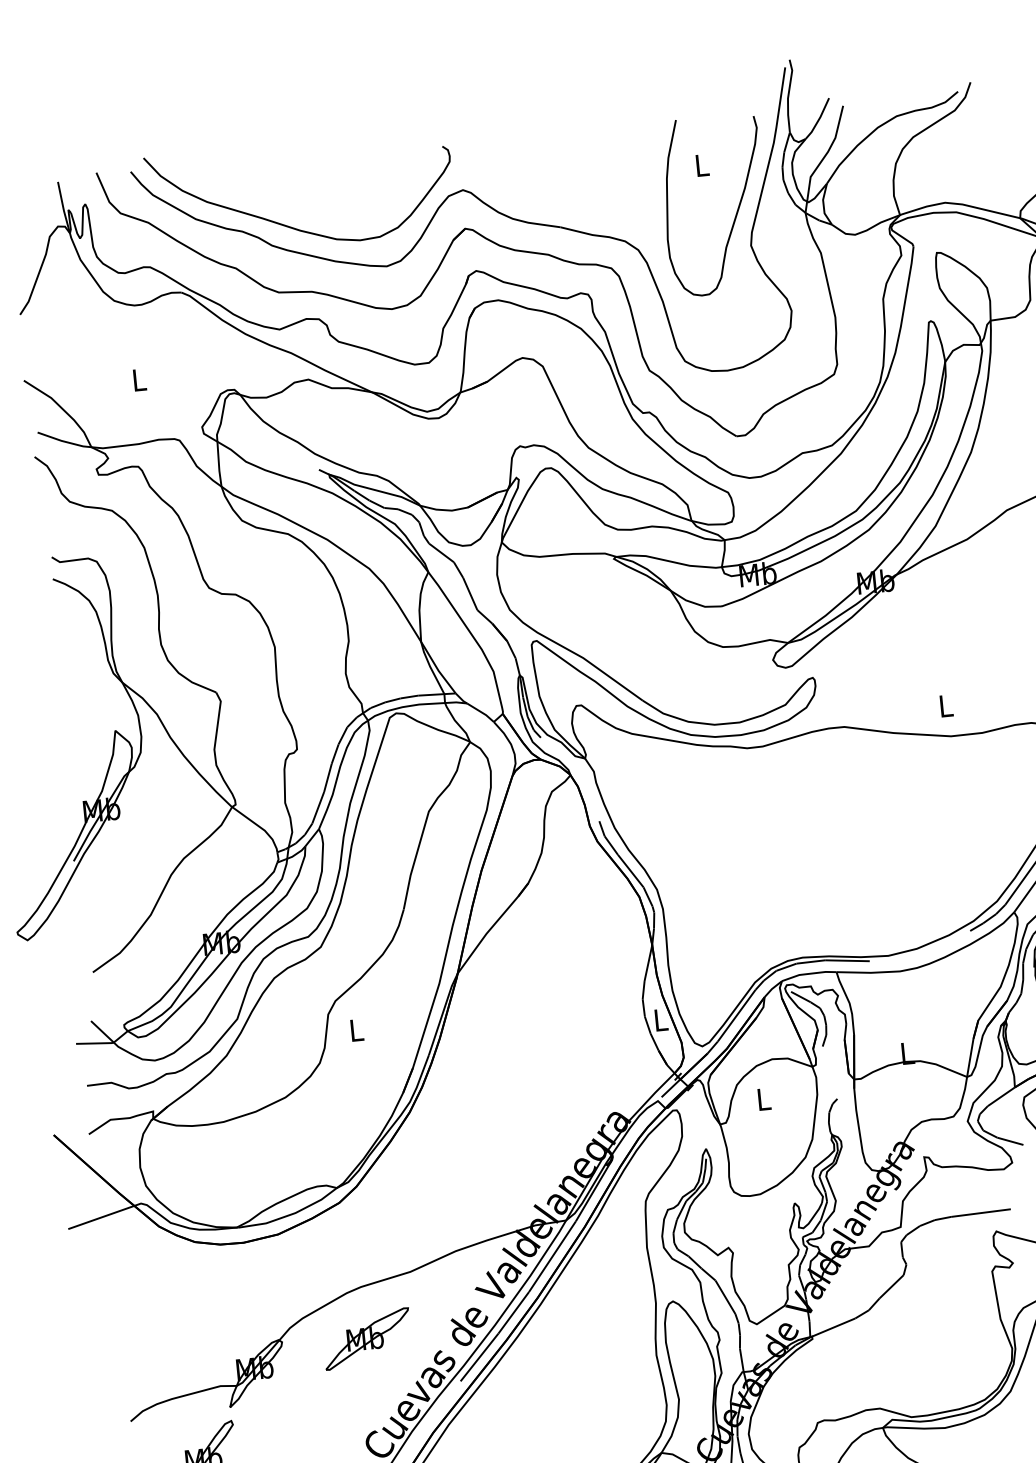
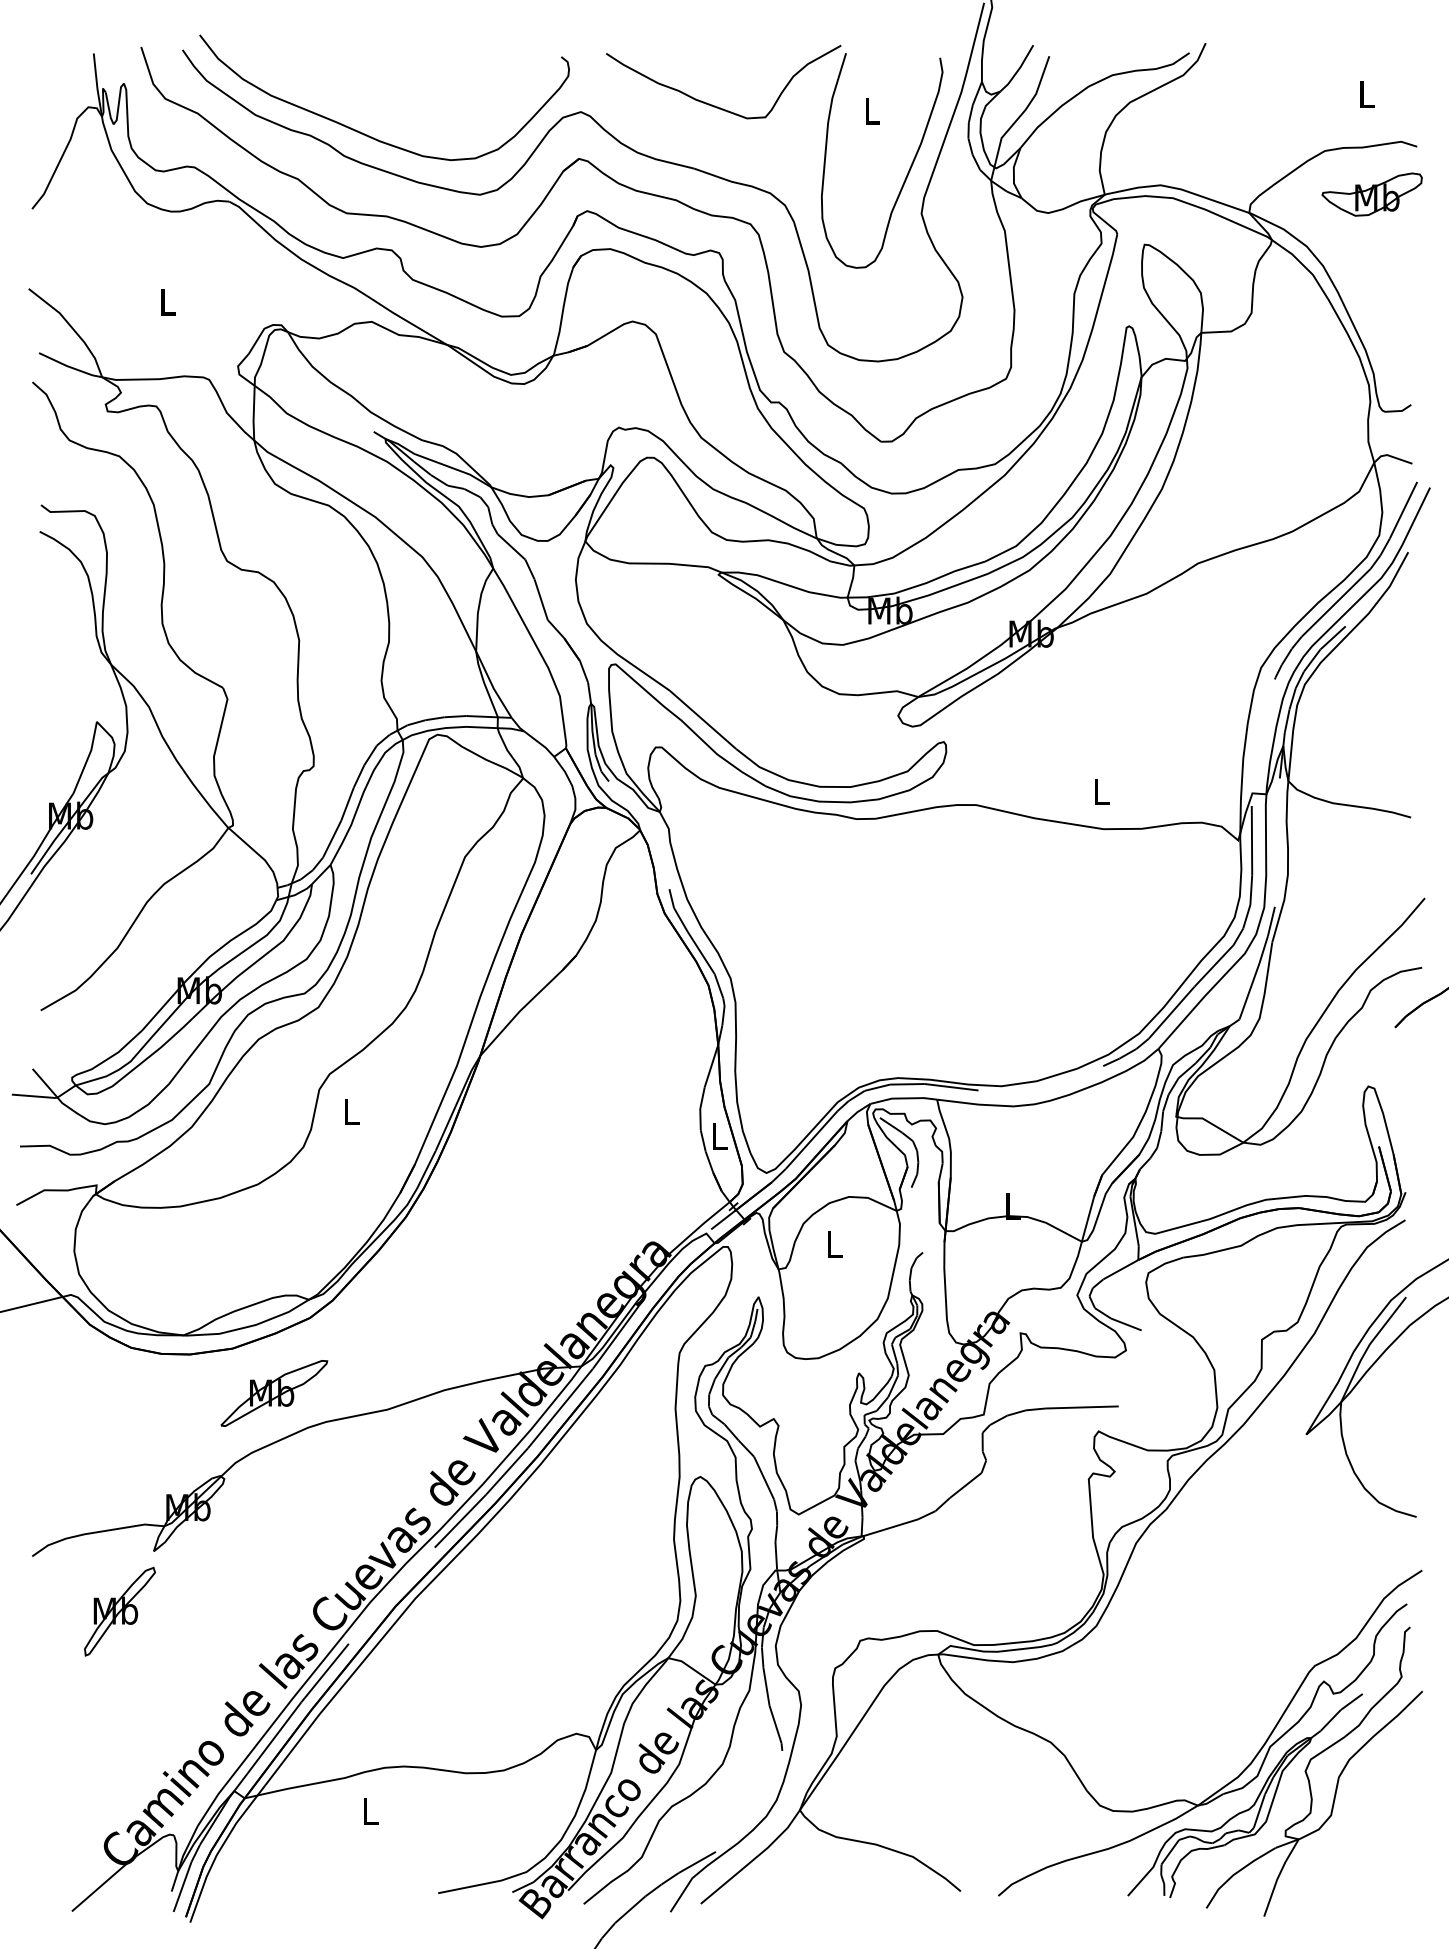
curve: (572, 173) -> (715, 105), added
part: (367, 1339) -> (274, 1393), moved

